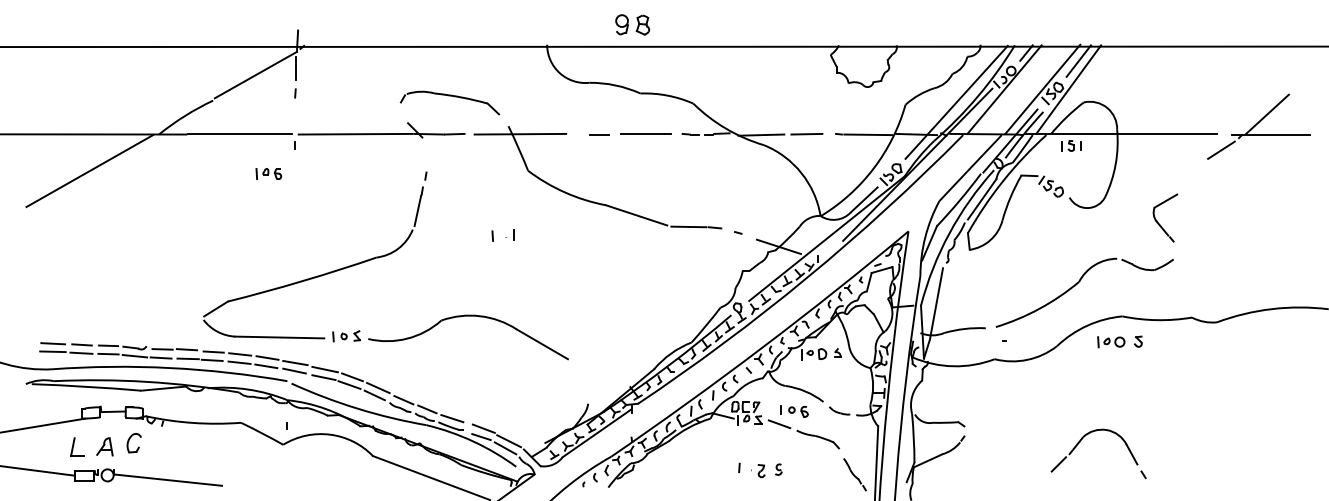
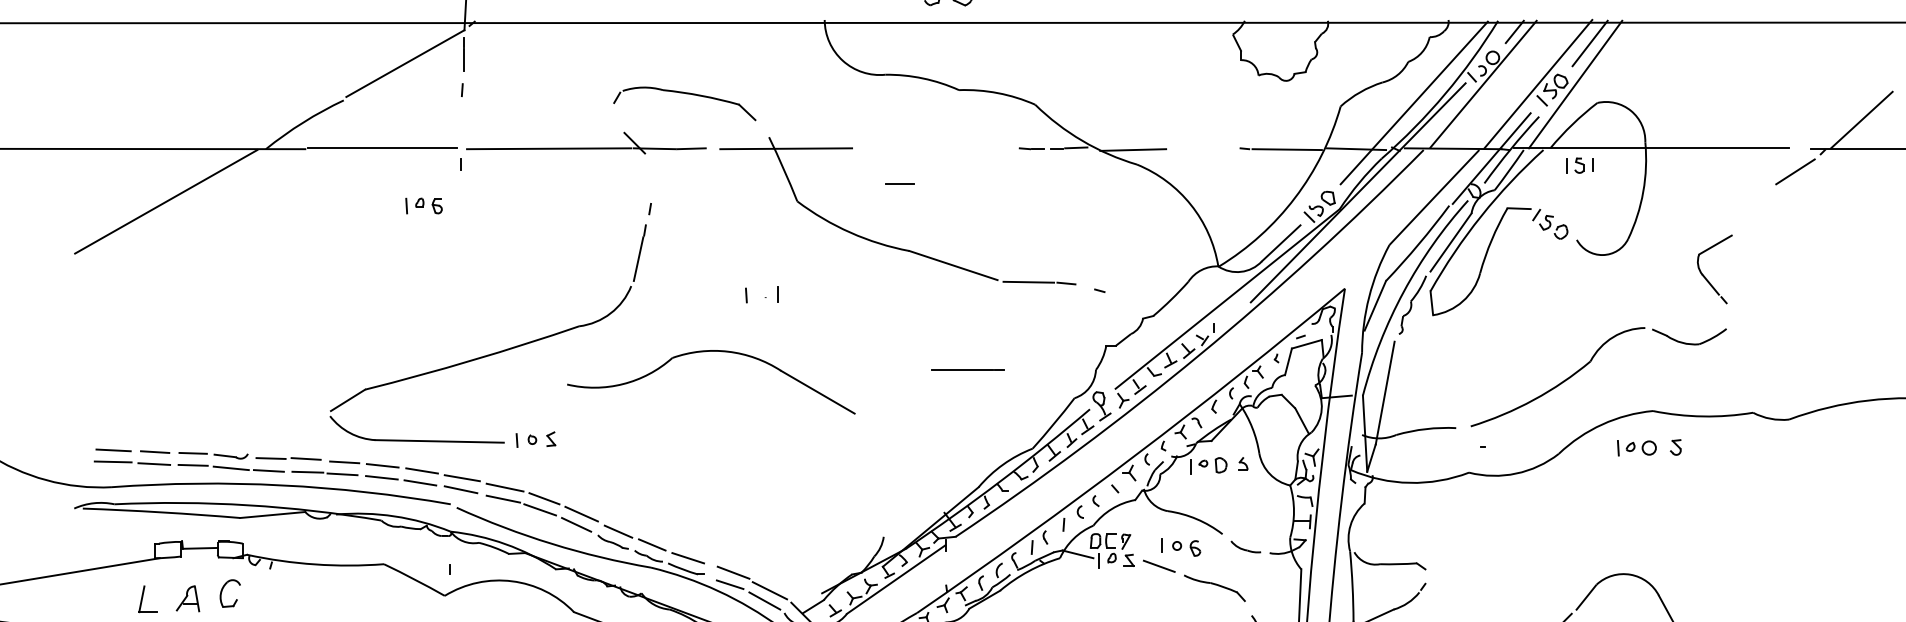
line: (645, 133) -> (966, 369), moved
line: (806, 133) -> (1198, 147), removed
line: (599, 134) -> (900, 183), moved
line: (778, 246) -> (1157, 310), removed
part: (468, 316) -> (711, 352), moved

